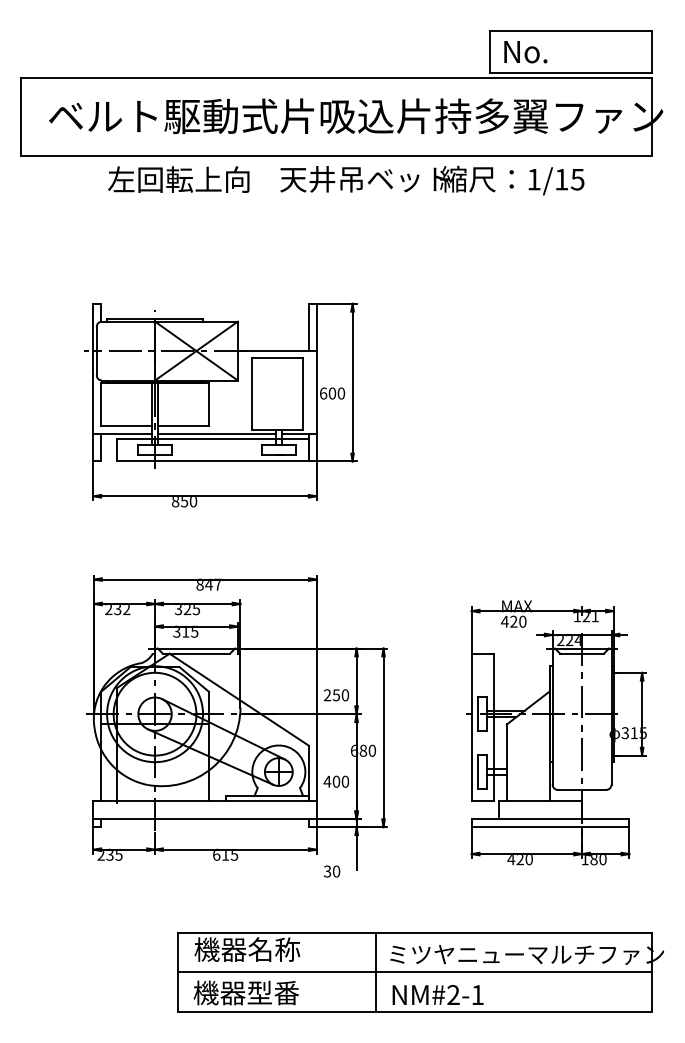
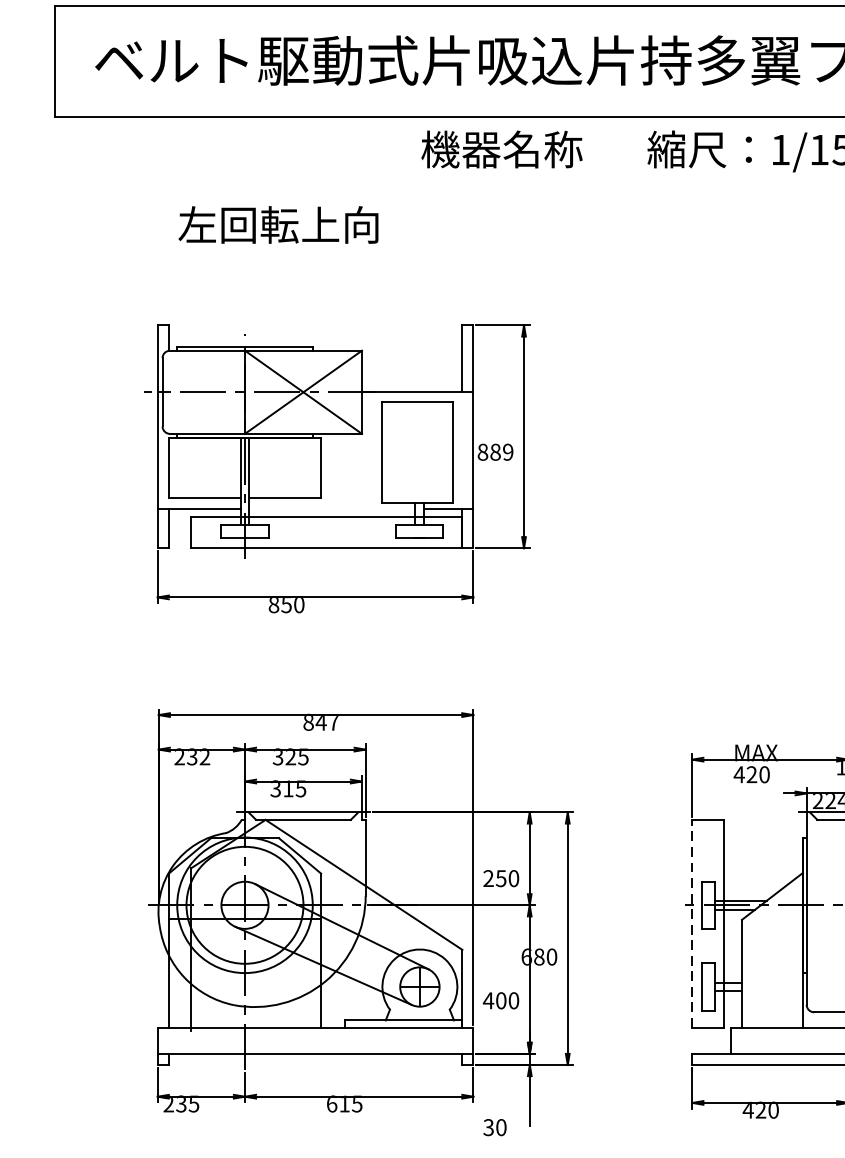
text: (364, 178) -> (540, 148), 天井吊ベット -> 機器名称
text: (178, 179) -> (278, 224), moved
text: (332, 393) -> (495, 452), 600 -> 889
line: (216, 433) -> (331, 508), removed
line: (471, 727) -> (692, 924), solid -> dashed

